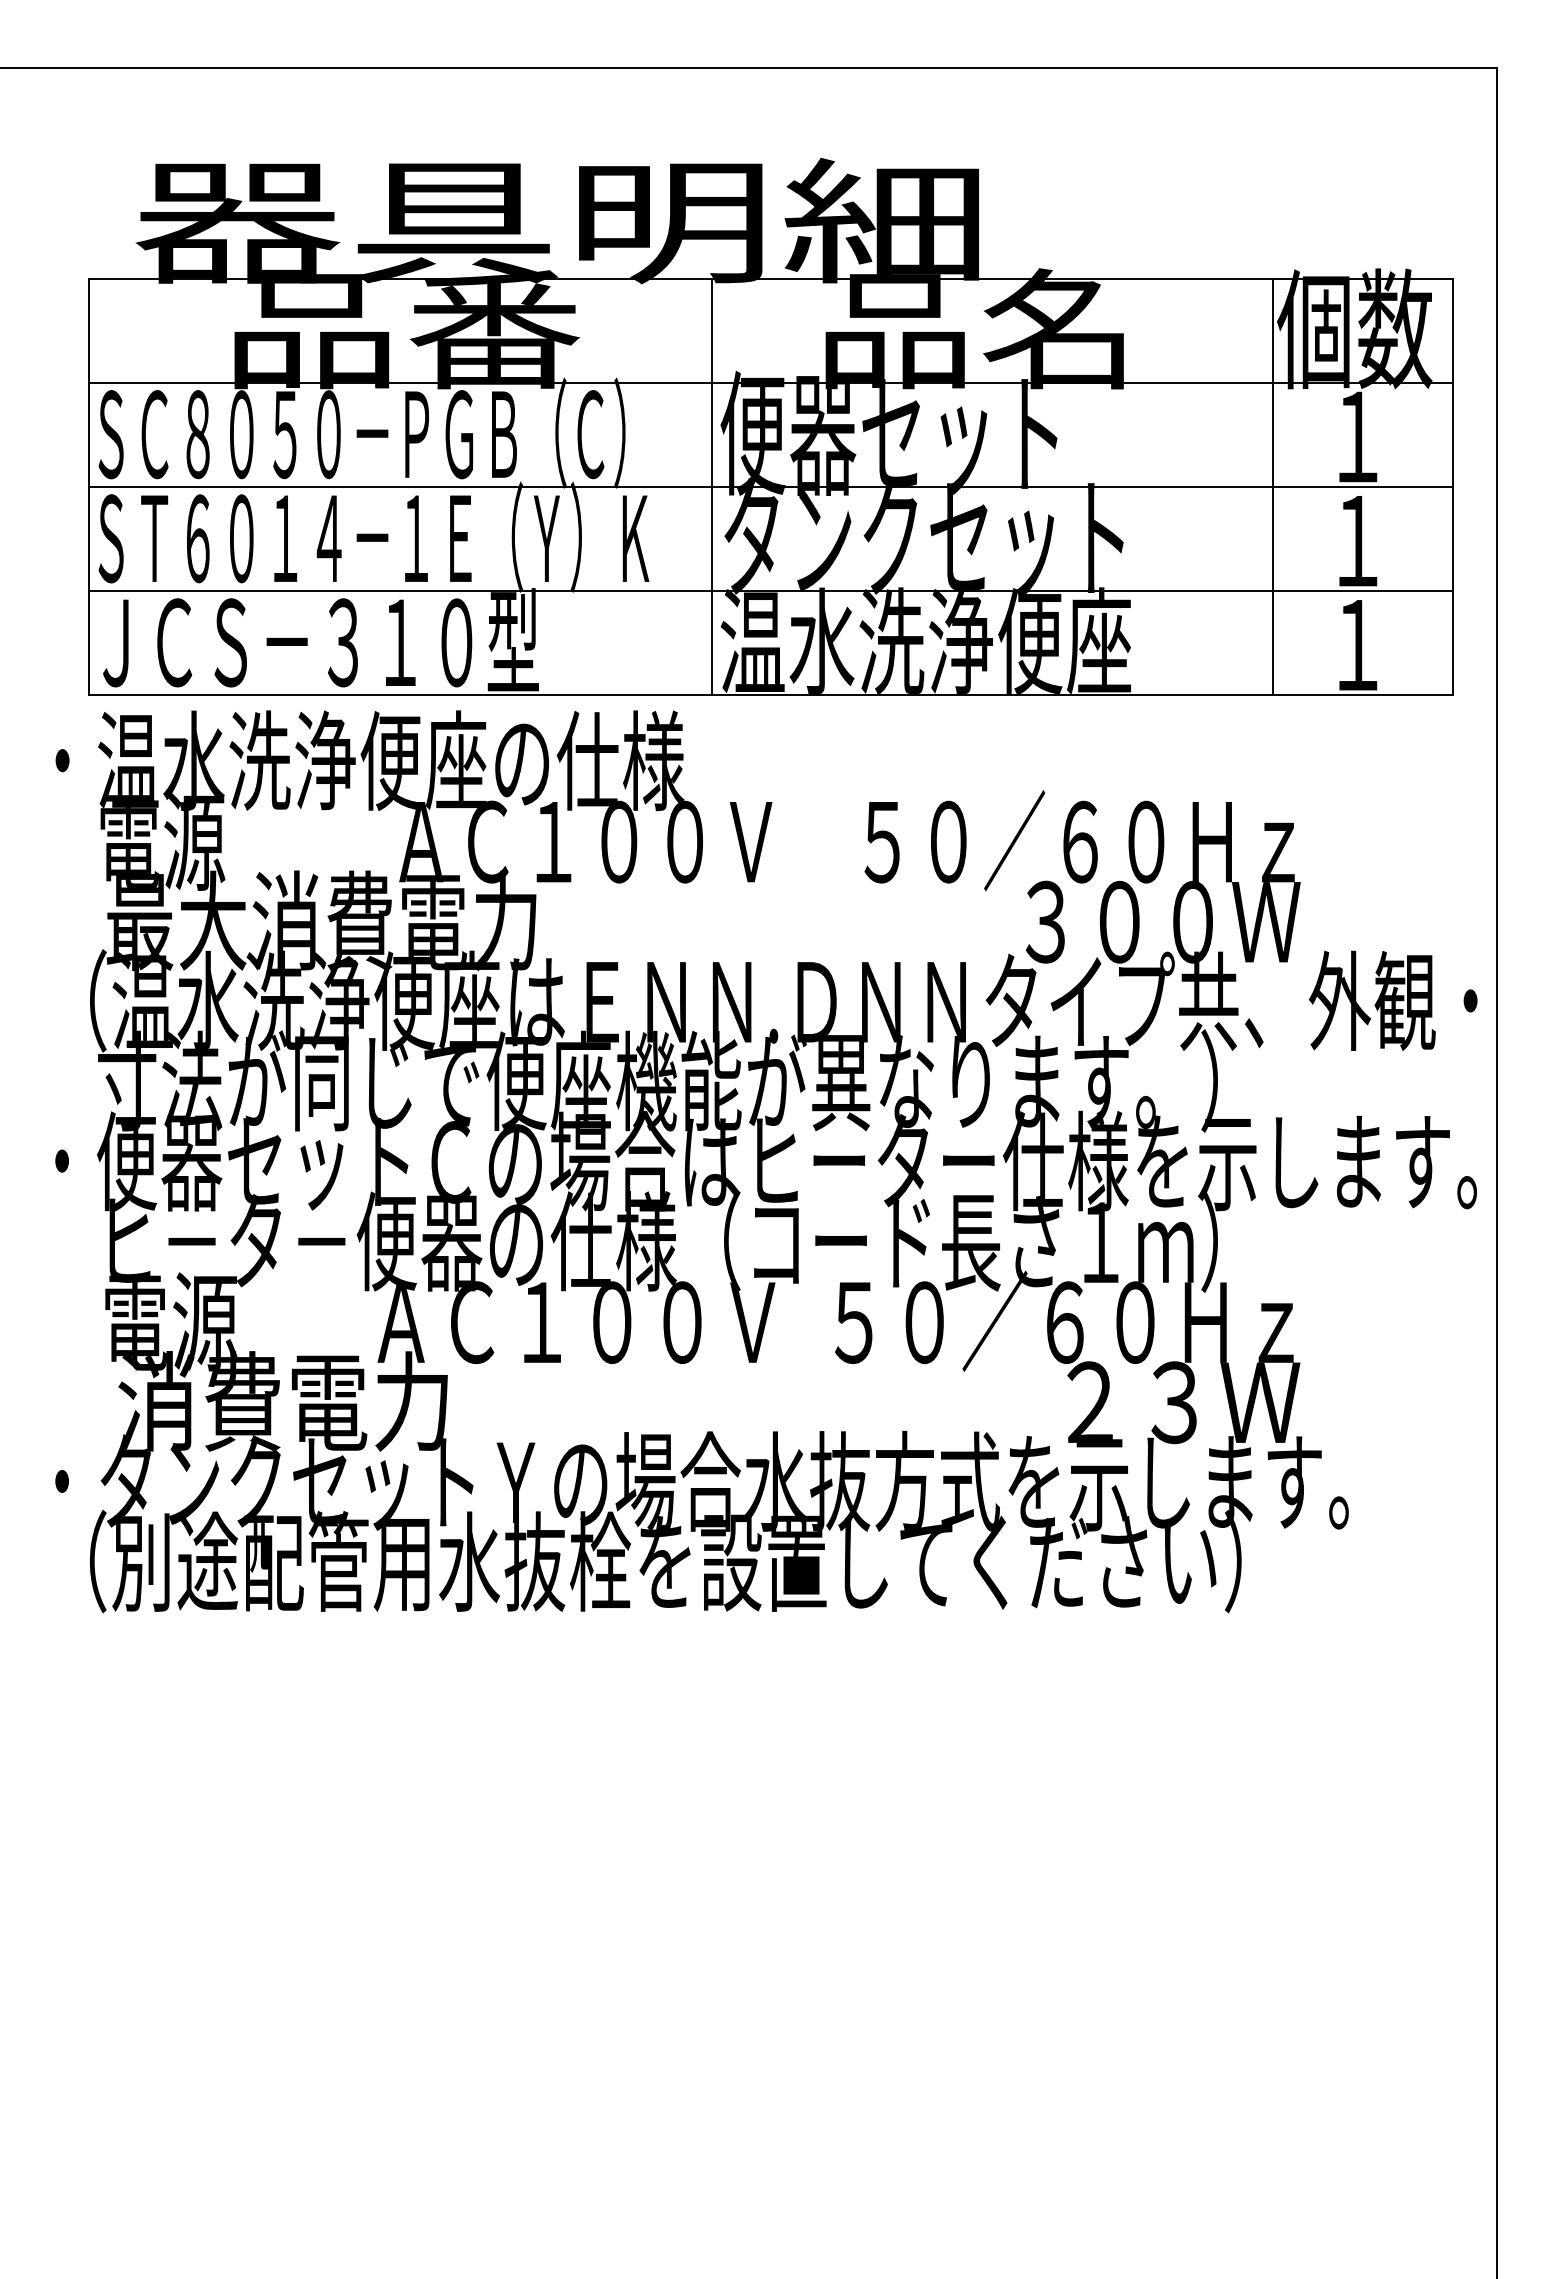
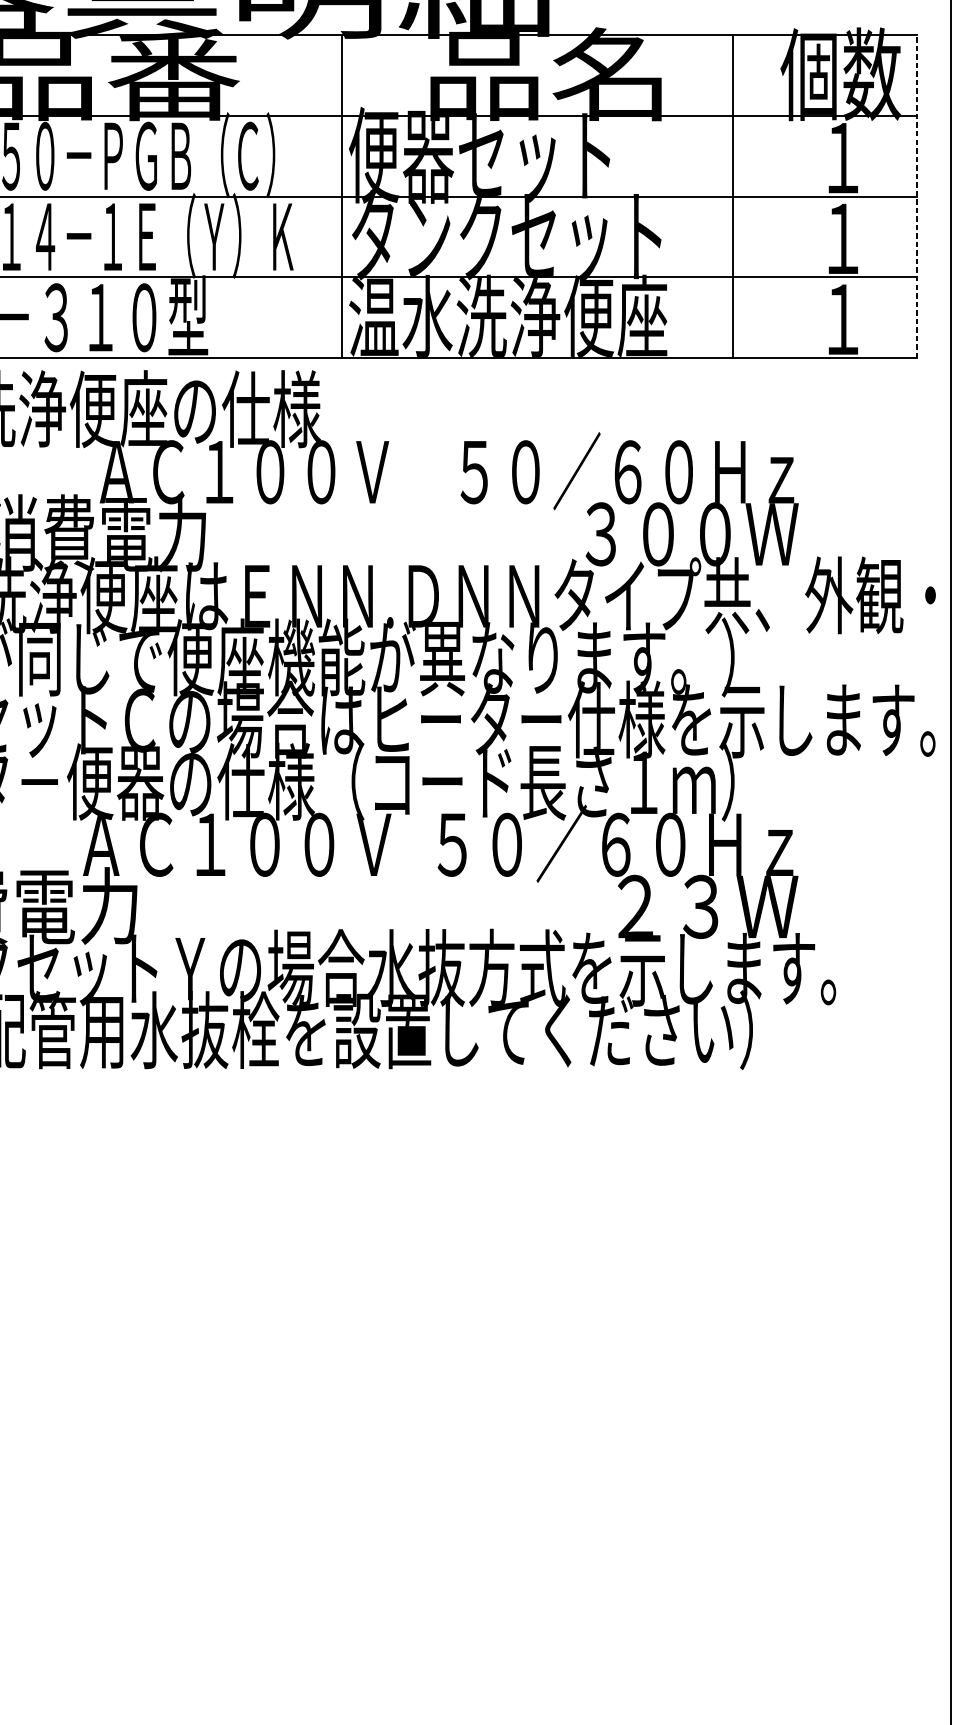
line: (1272, 486) -> (732, 196), moved
line: (1452, 486) -> (916, 196), solid -> dashed

